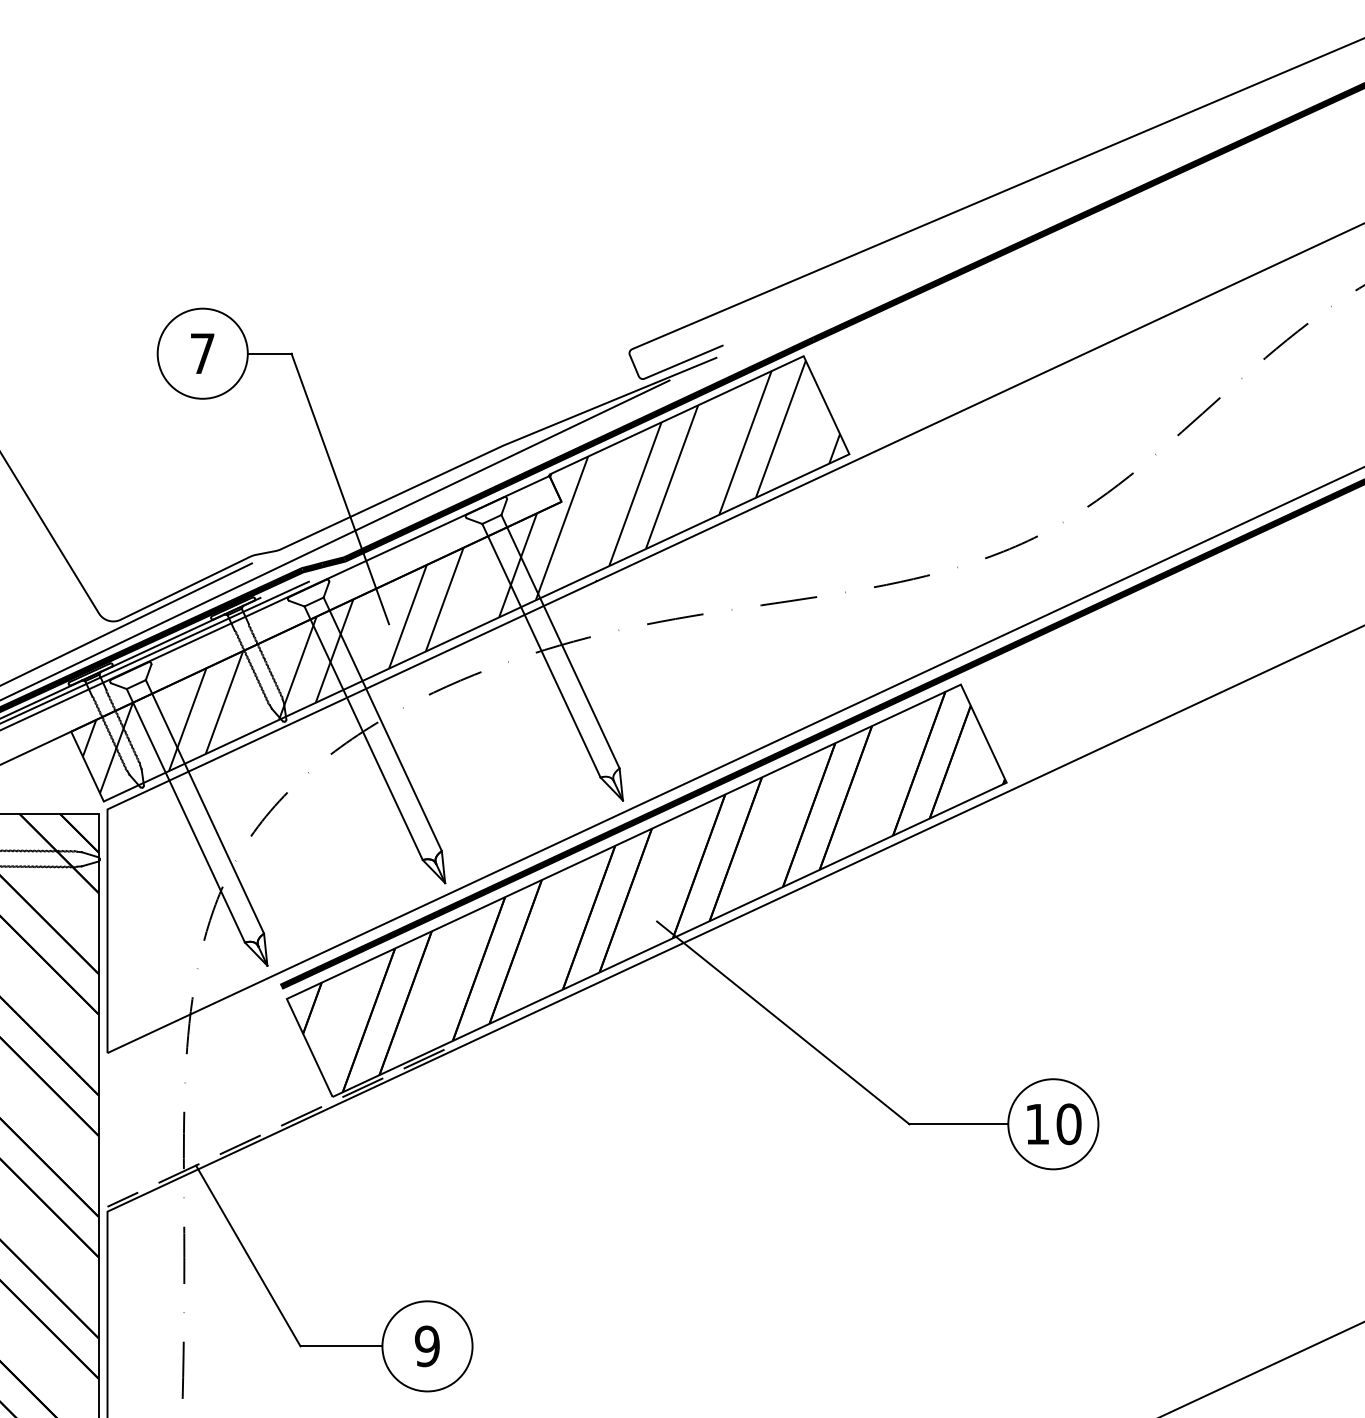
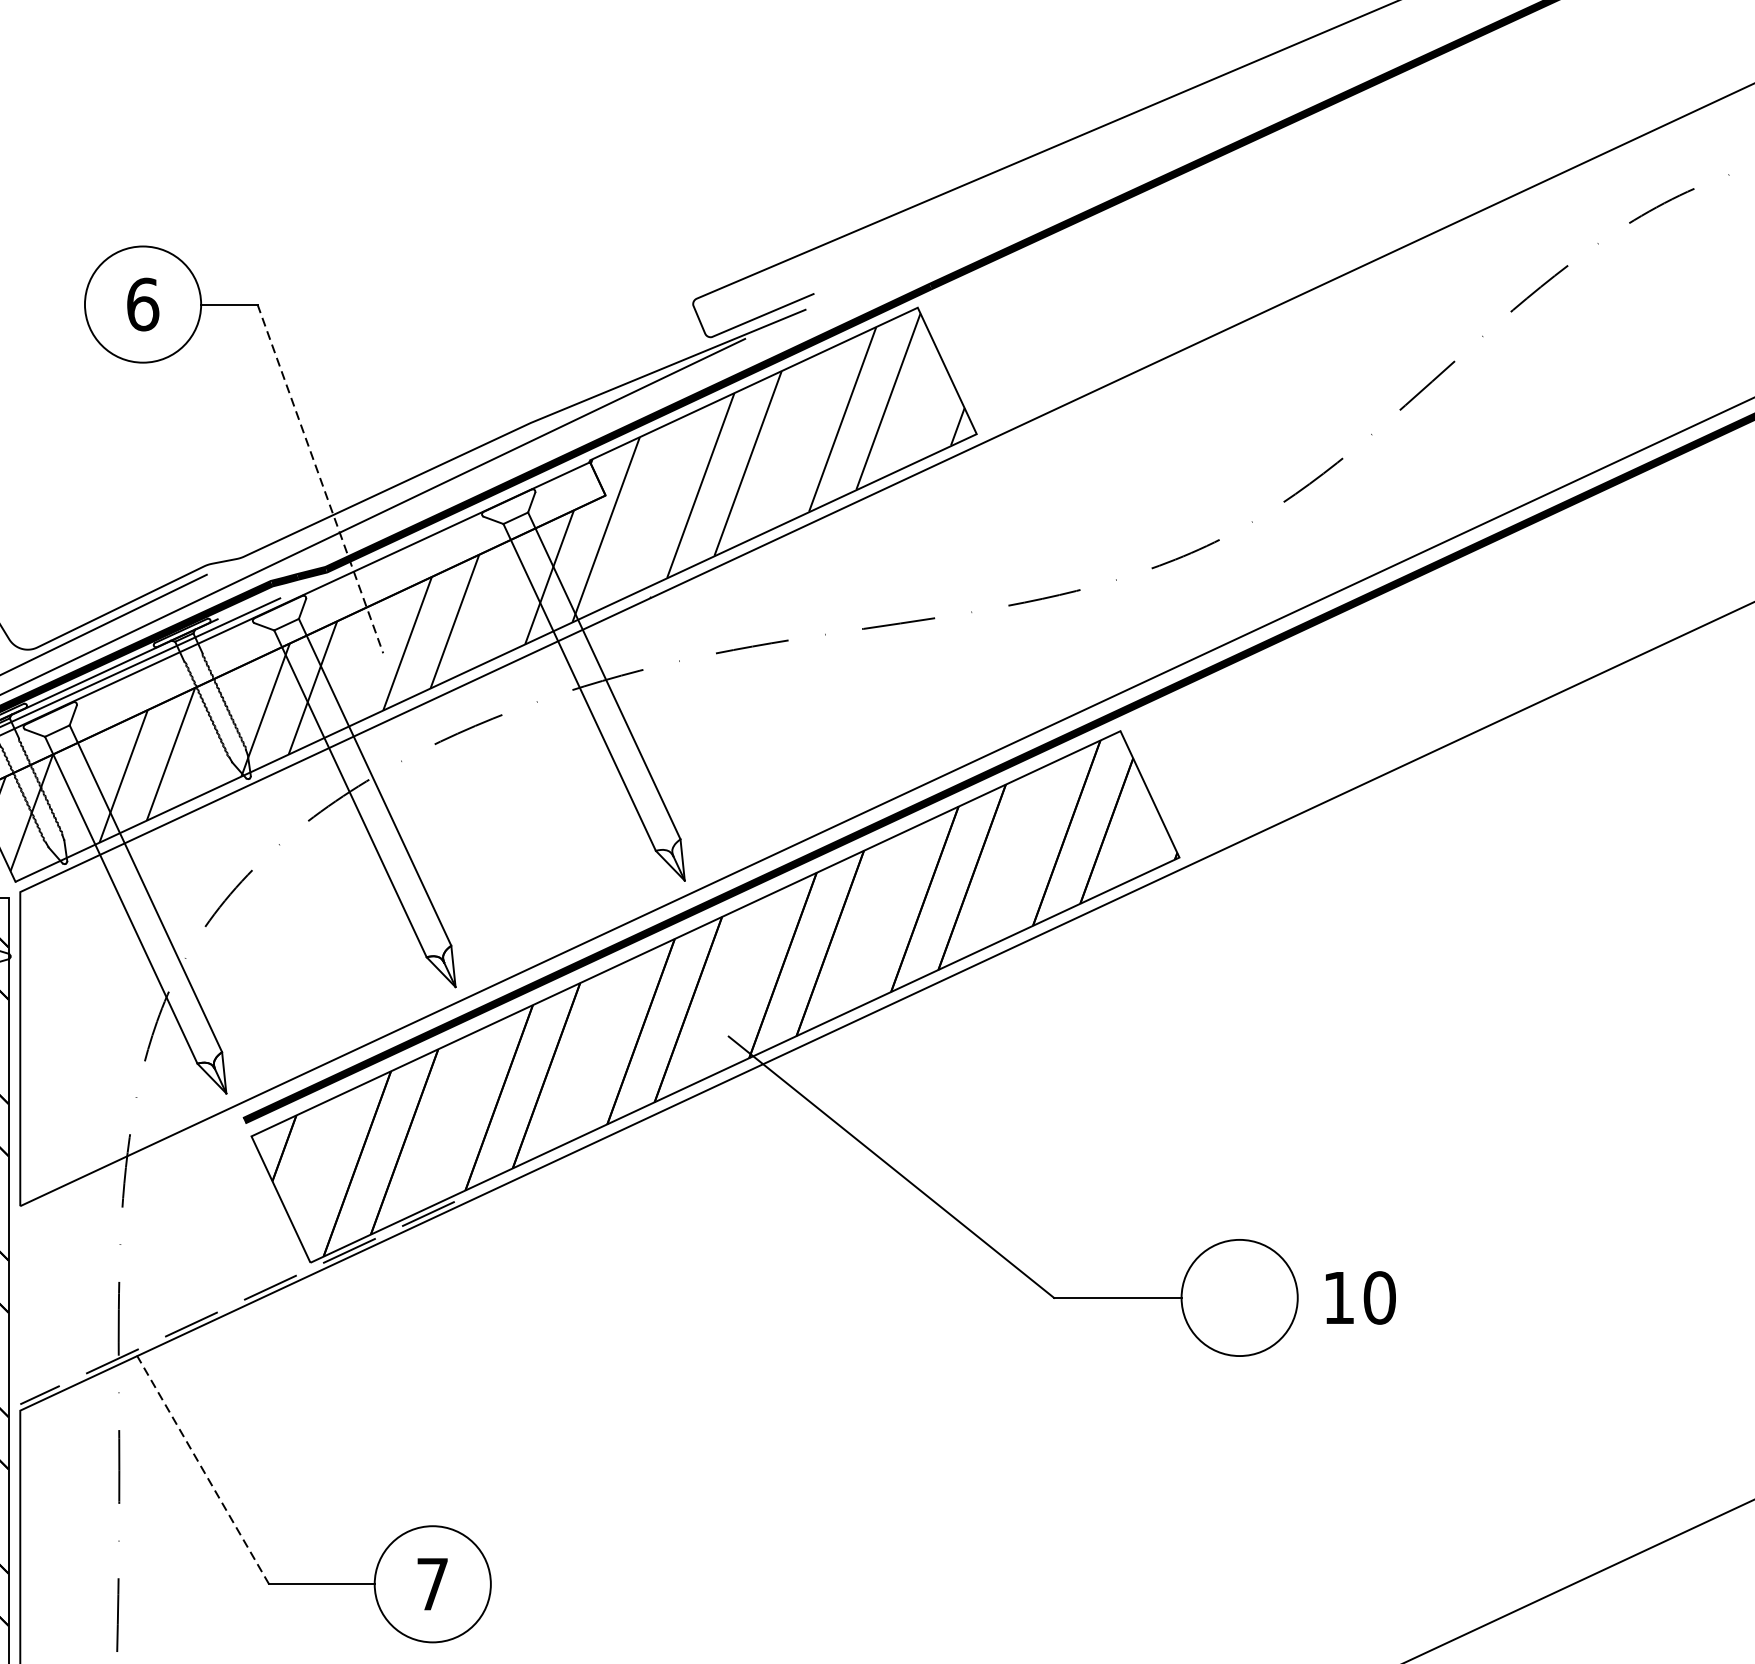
text: (202, 353) -> (142, 304), 7 -> 6
line: (340, 488) -> (320, 478), solid -> dashed
text: (1054, 1124) -> (1361, 1298), moved
line: (248, 1255) -> (202, 1467), solid -> dashed
text: (426, 1346) -> (431, 1584), 9 -> 7

